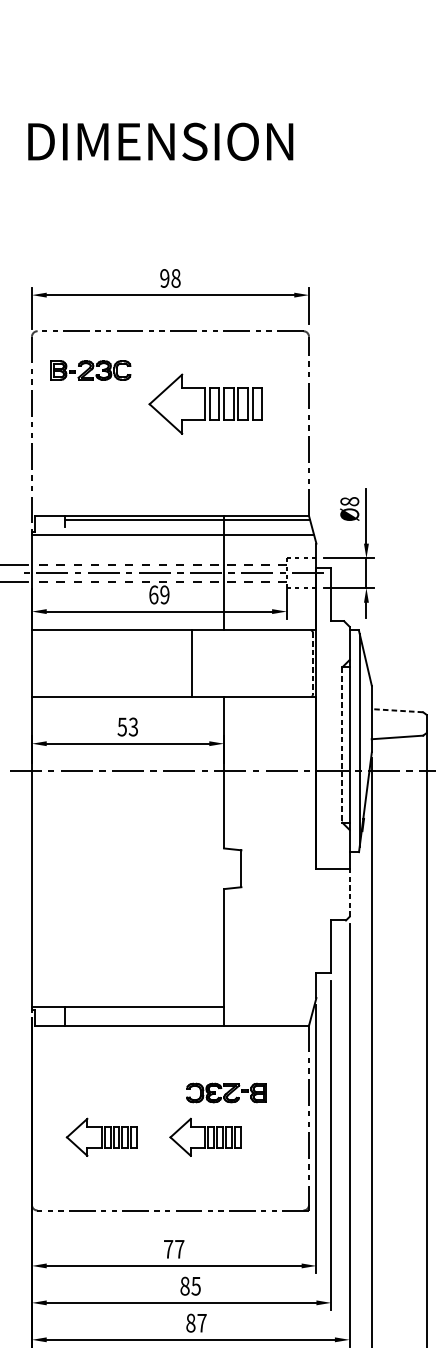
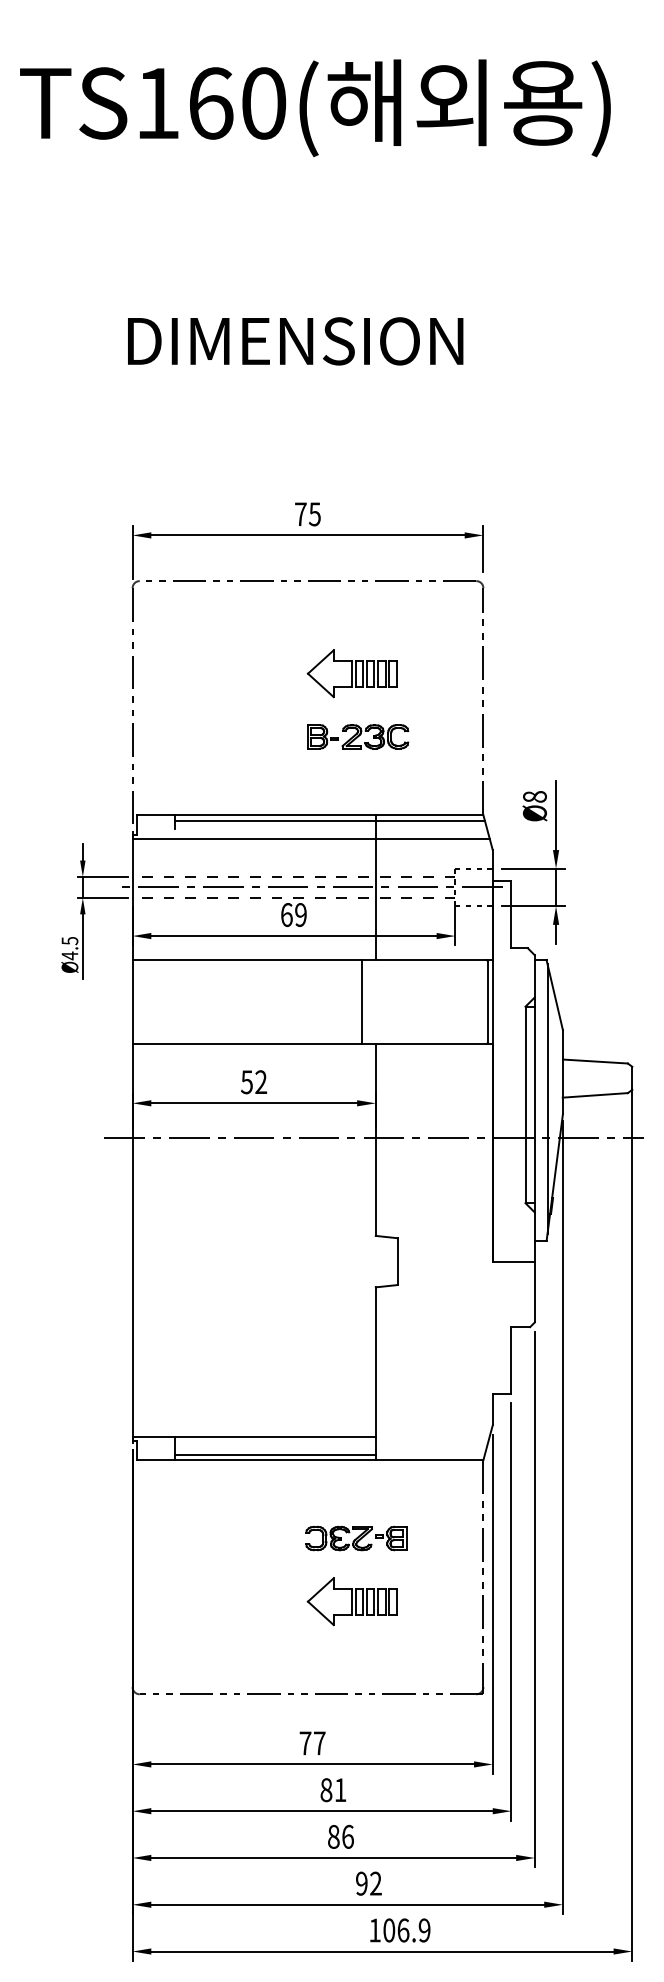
text: (170, 278) -> (307, 514), 98 -> 75
part: (91, 370) -> (358, 736), moved
part: (204, 404) -> (351, 673), size x0.62
line: (191, 663) -> (361, 1001), moved
line: (313, 664) -> (488, 1002), dashed -> solid
line: (396, 710) -> (594, 1061), dashed -> solid
text: (133, 727) -> (261, 1082), 53 -> 52
line: (342, 745) -> (525, 1105), dashed -> solid
line: (349, 892) -> (534, 1291), dashed -> solid
line: (144, 1021) -> (274, 1454), added
part: (226, 1092) -> (356, 1538), moved
part: (101, 1137) -> (220, 1601), removed
text: (196, 1286) -> (340, 1790), 85 -> 81
text: (201, 1322) -> (347, 1836), 87 -> 86

